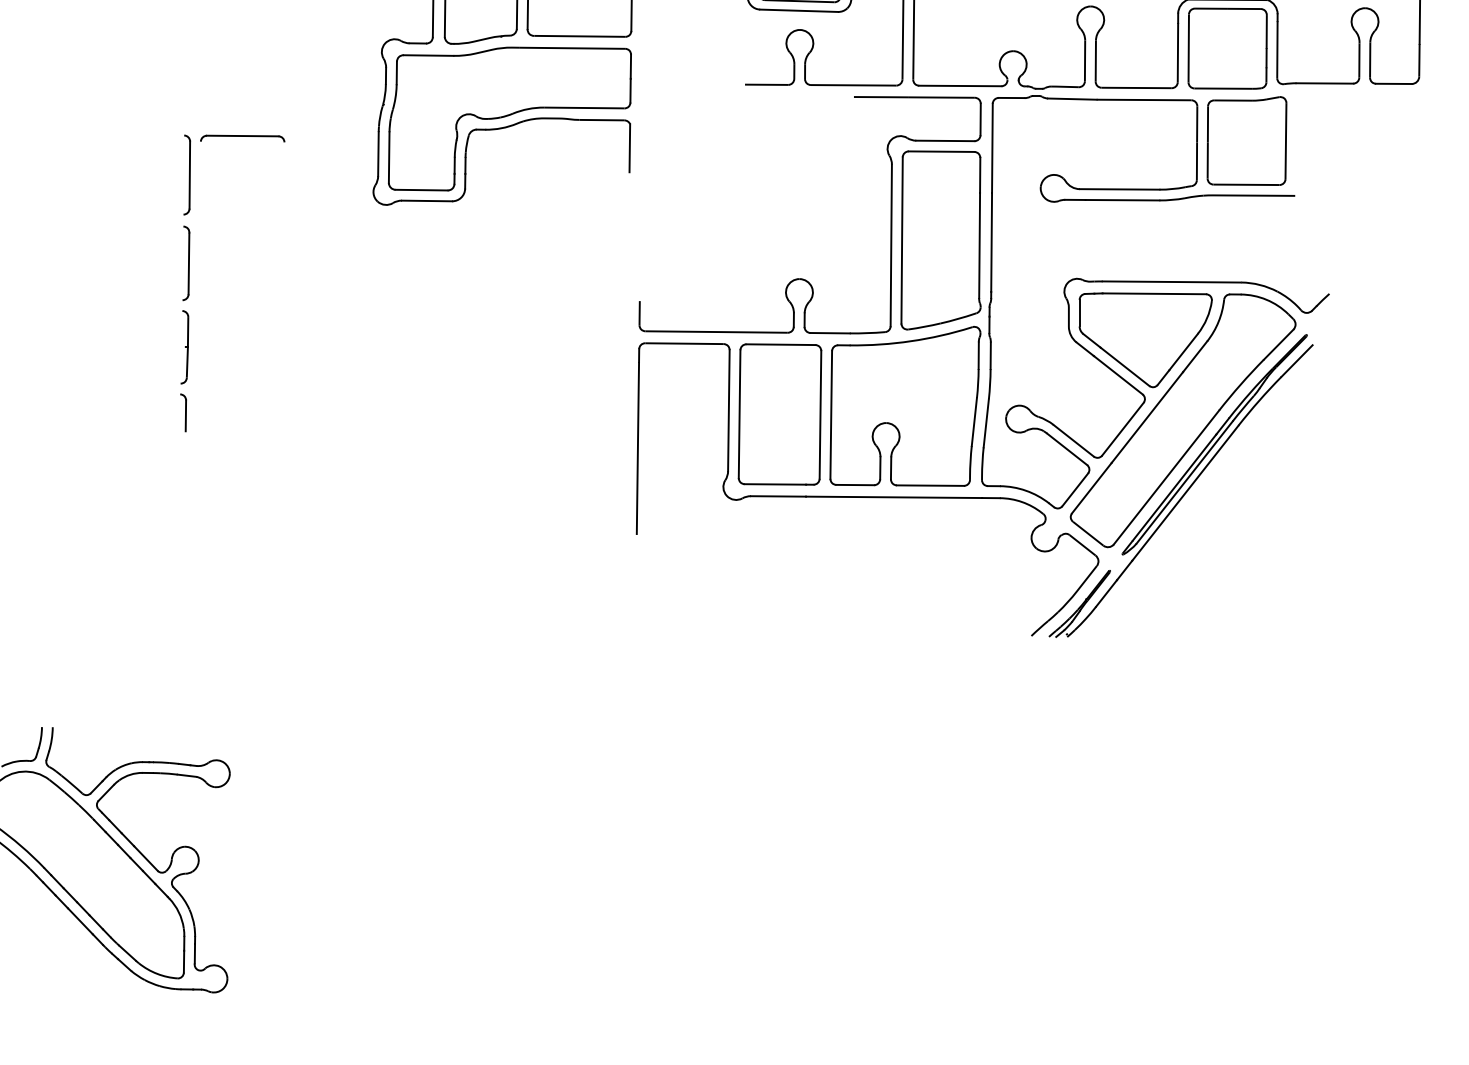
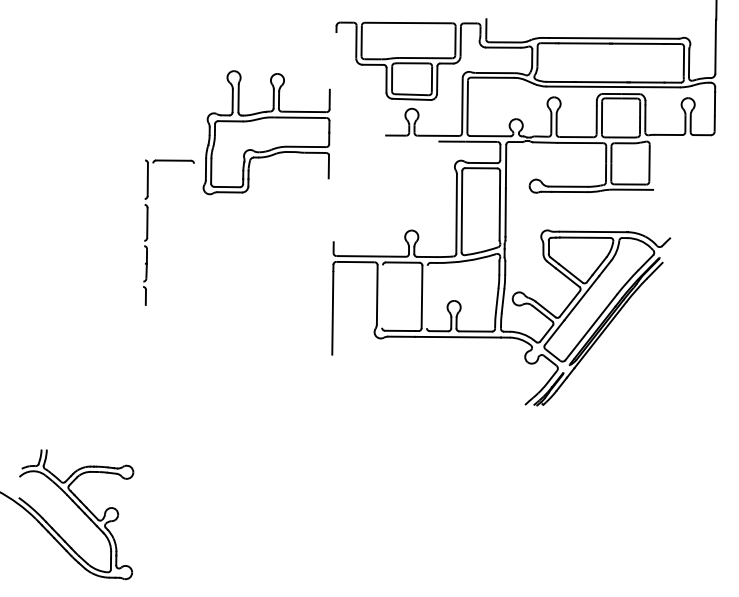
part: (191, 283) -> (148, 232), moved
line: (739, 414) -> (382, 296), removed
line: (829, 414) -> (426, 296), removed

